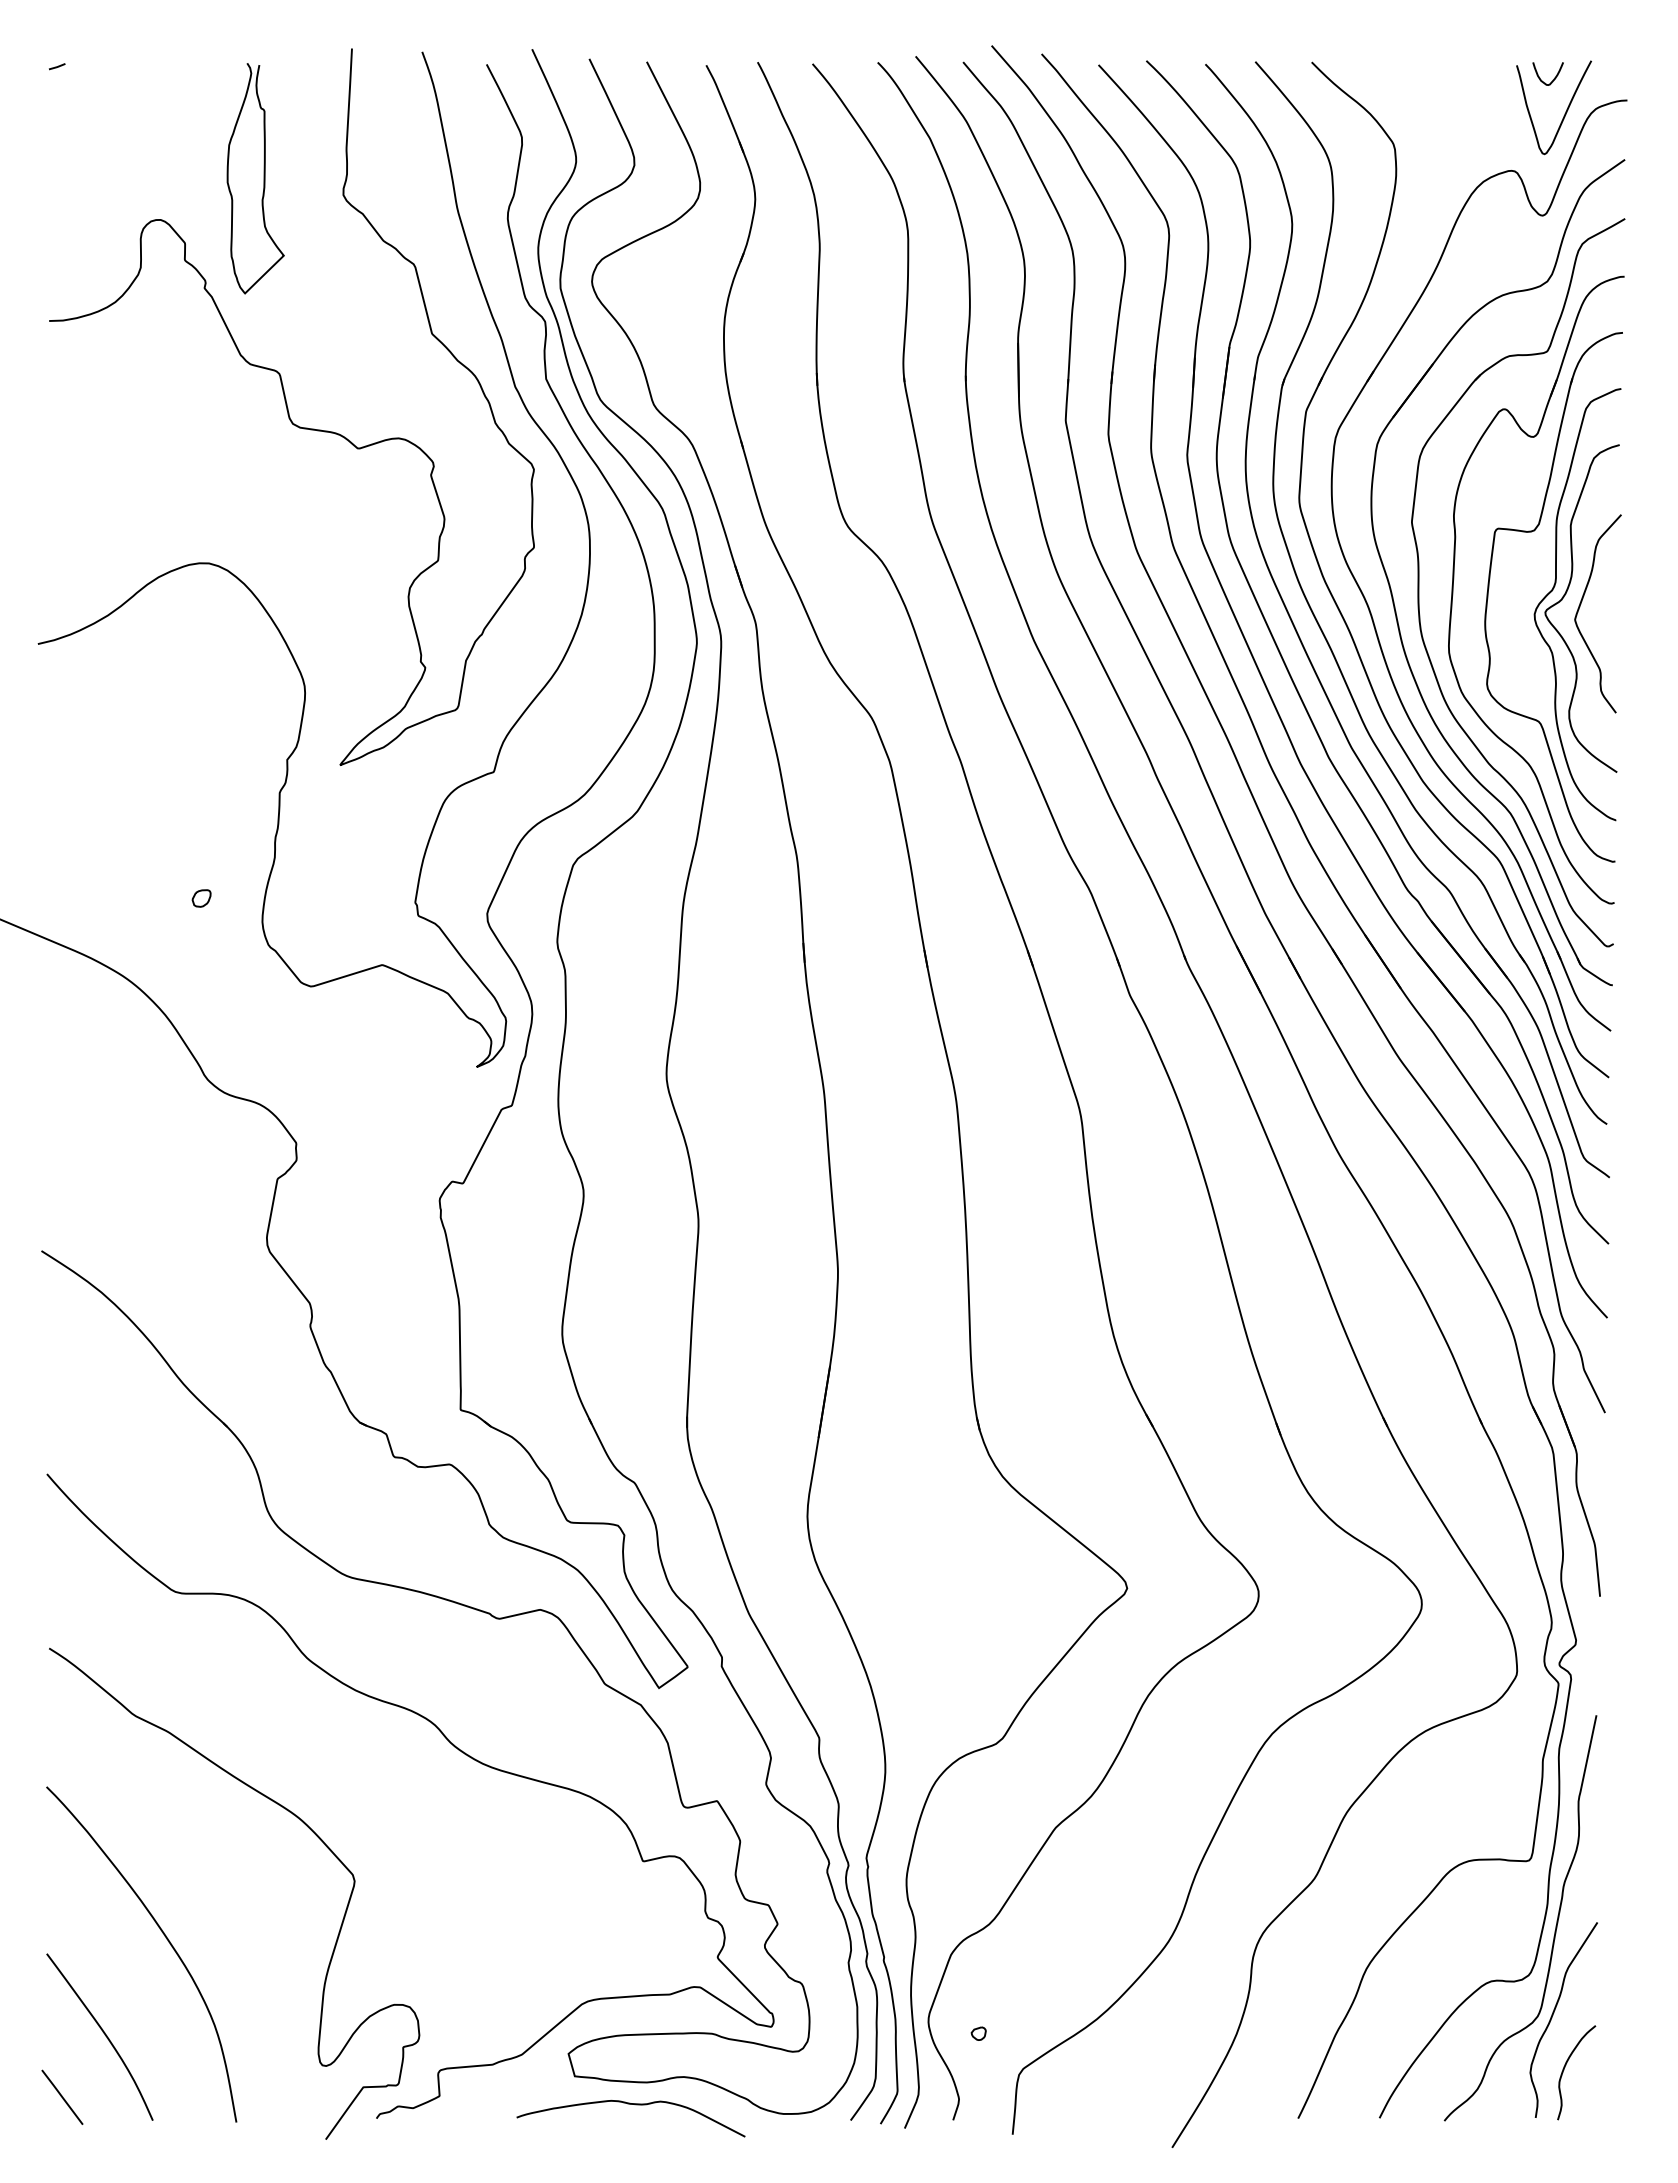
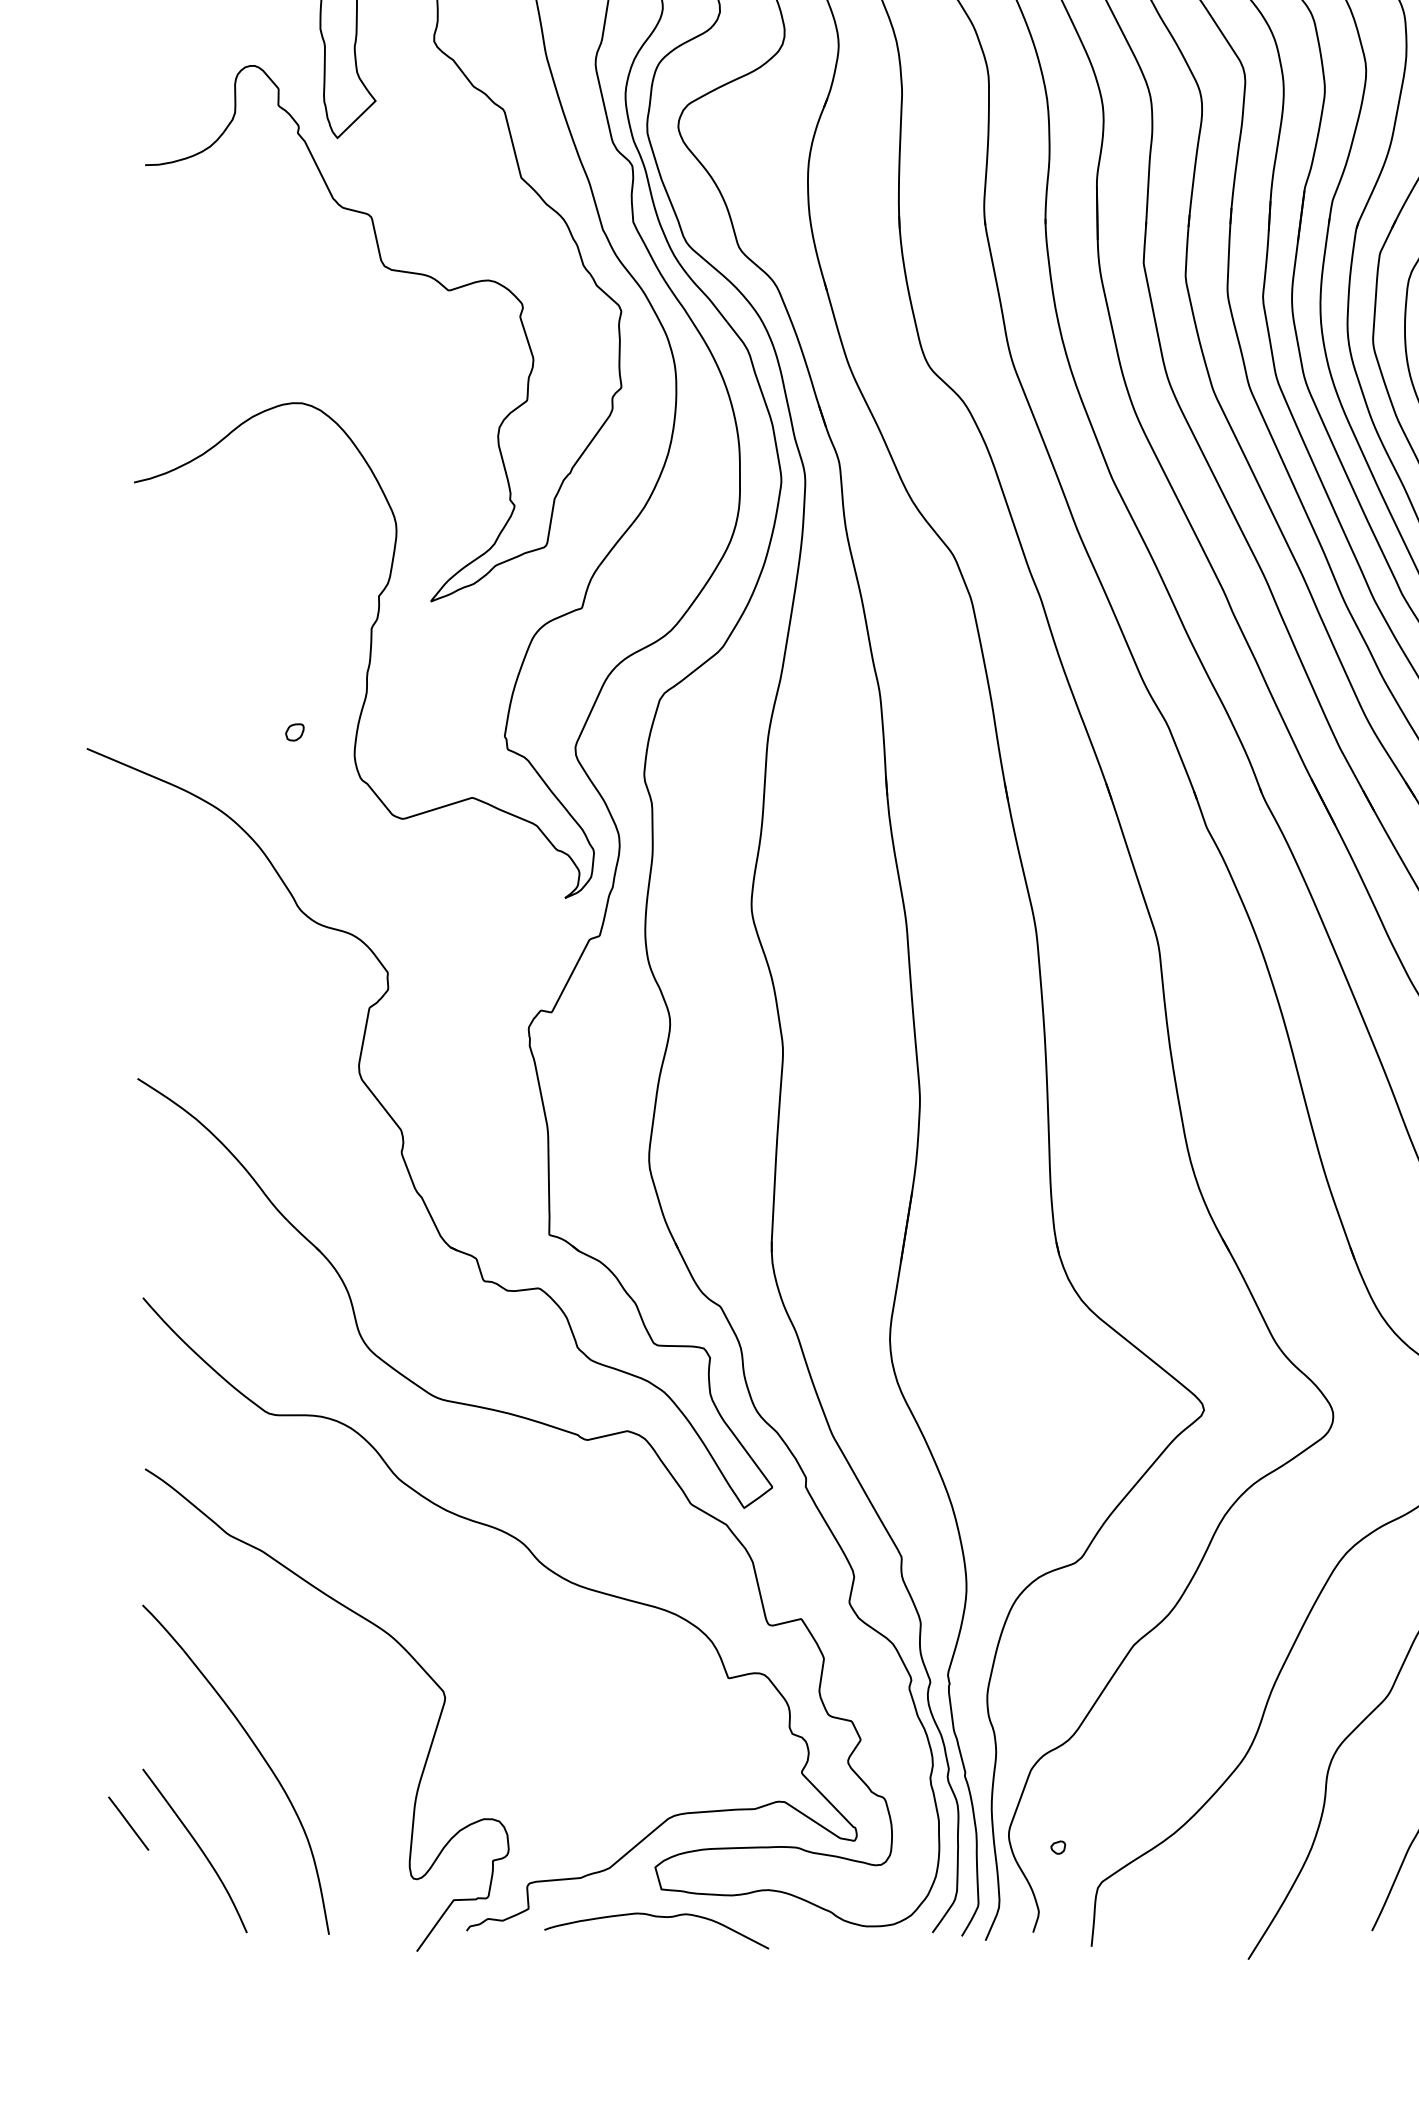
line: (62, 2096) -> (128, 1822), moved
curve: (635, 2105) -> (661, 1918), moved

